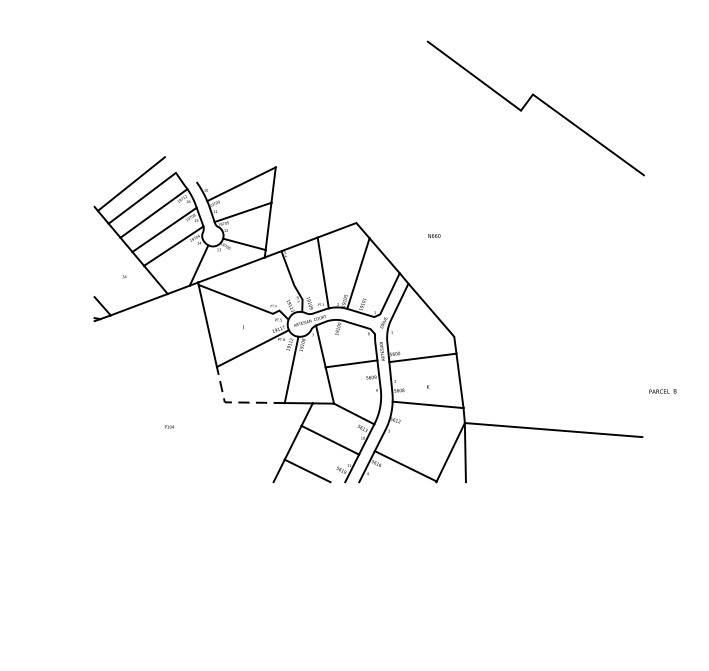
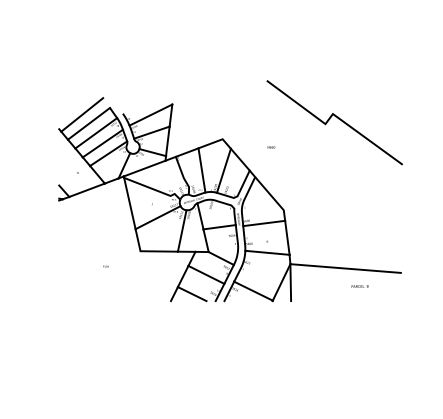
line: (540, 101) -> (337, 118), moved
text: (661, 391) -> (359, 286), moved
line: (235, 402) -> (147, 251), dashed -> solid

